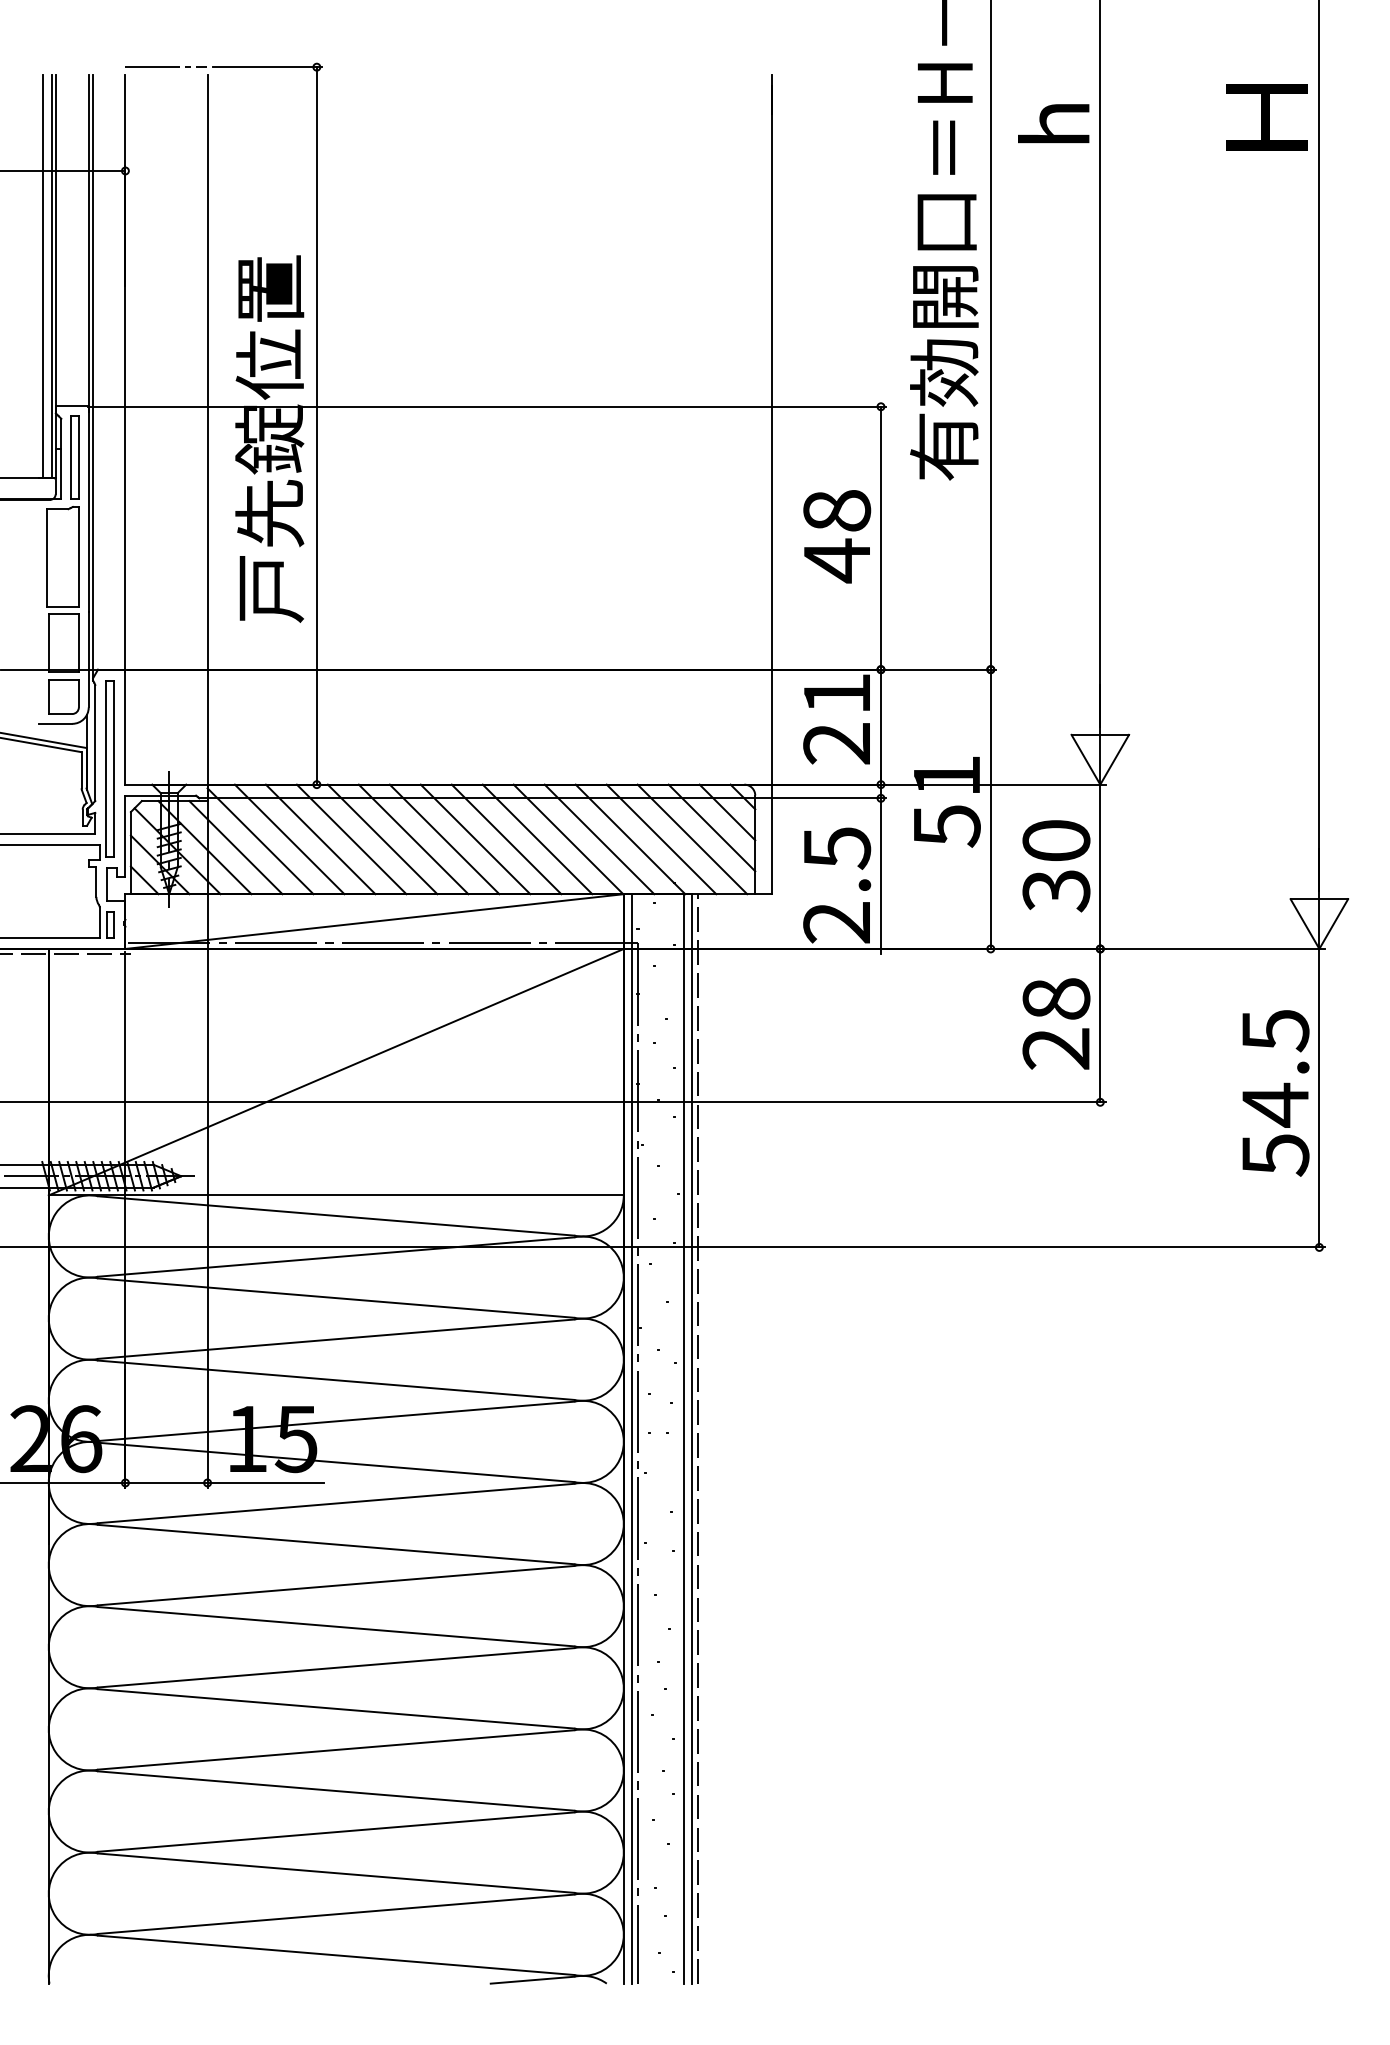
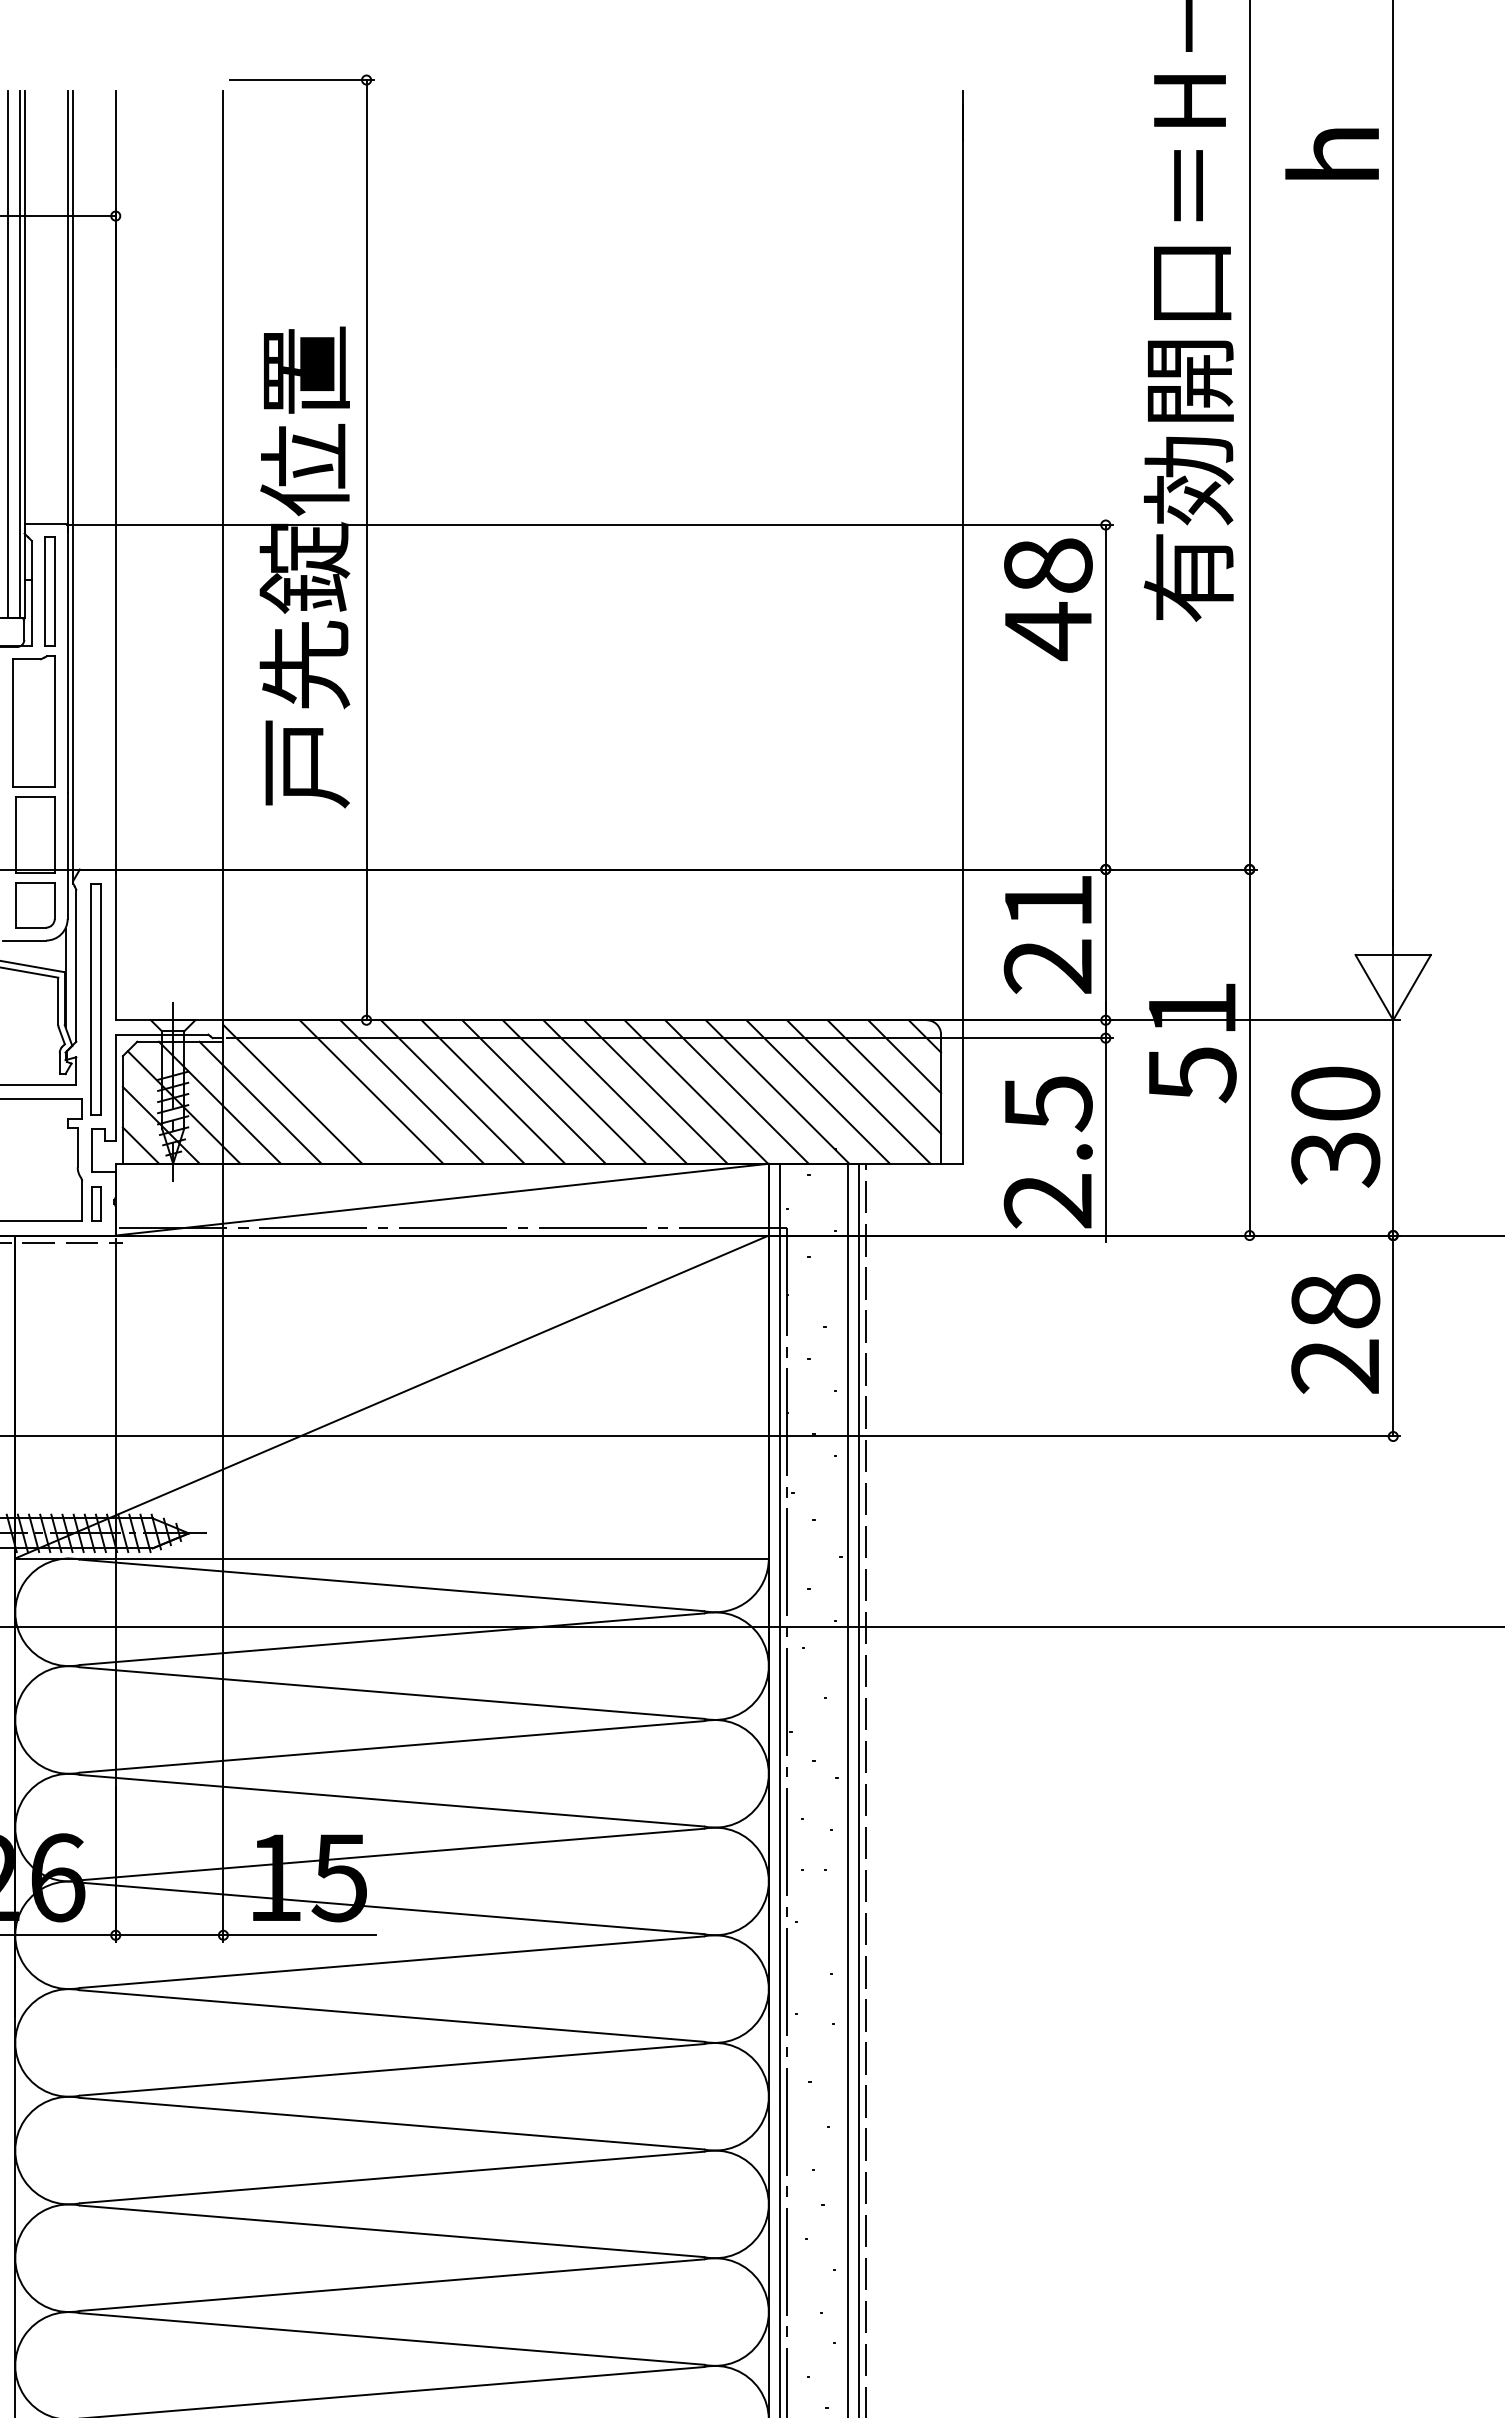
line: (166, 67) -> (169, 80), removed
text: (837, 536) -> (1048, 599), moved
line: (289, 839) -> (330, 1092), removed

